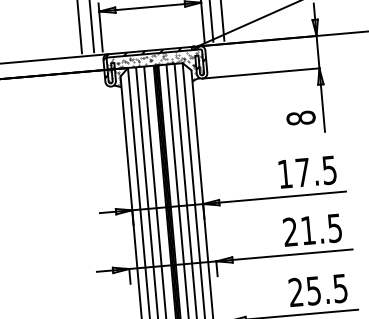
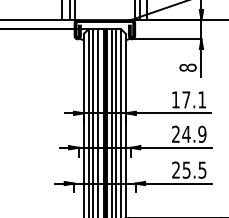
hatch: (155, 69) -> (104, 31), removed
text: (328, 169) -> (201, 99), 17.5 -> 17.1
text: (321, 227) -> (194, 133), 21.5 -> 24.9

